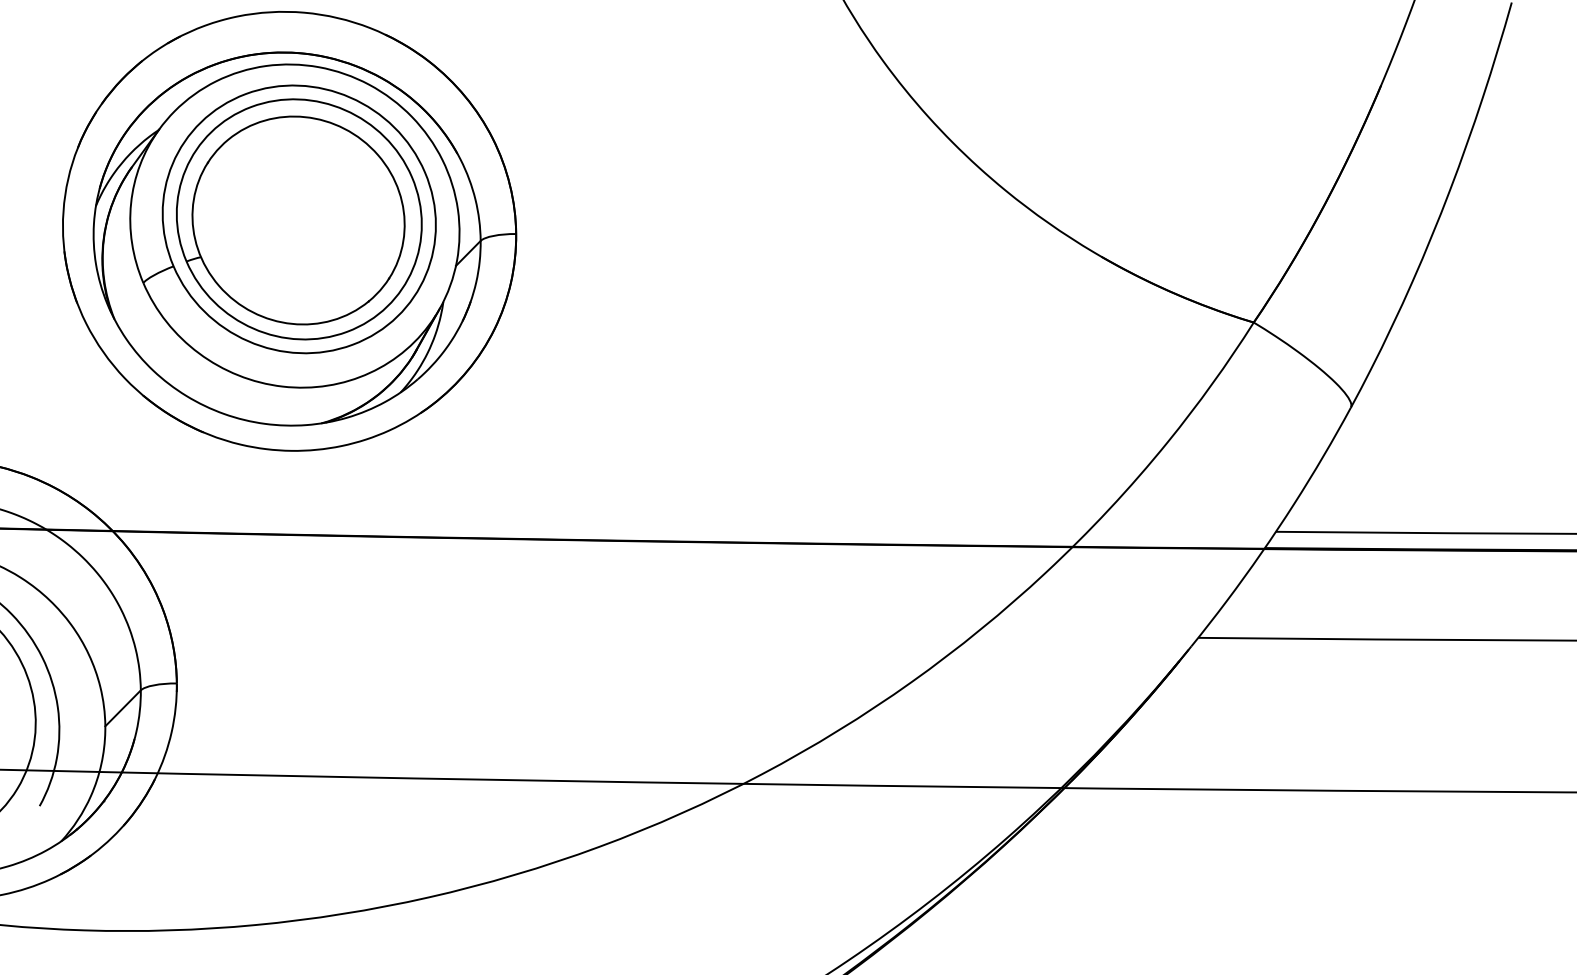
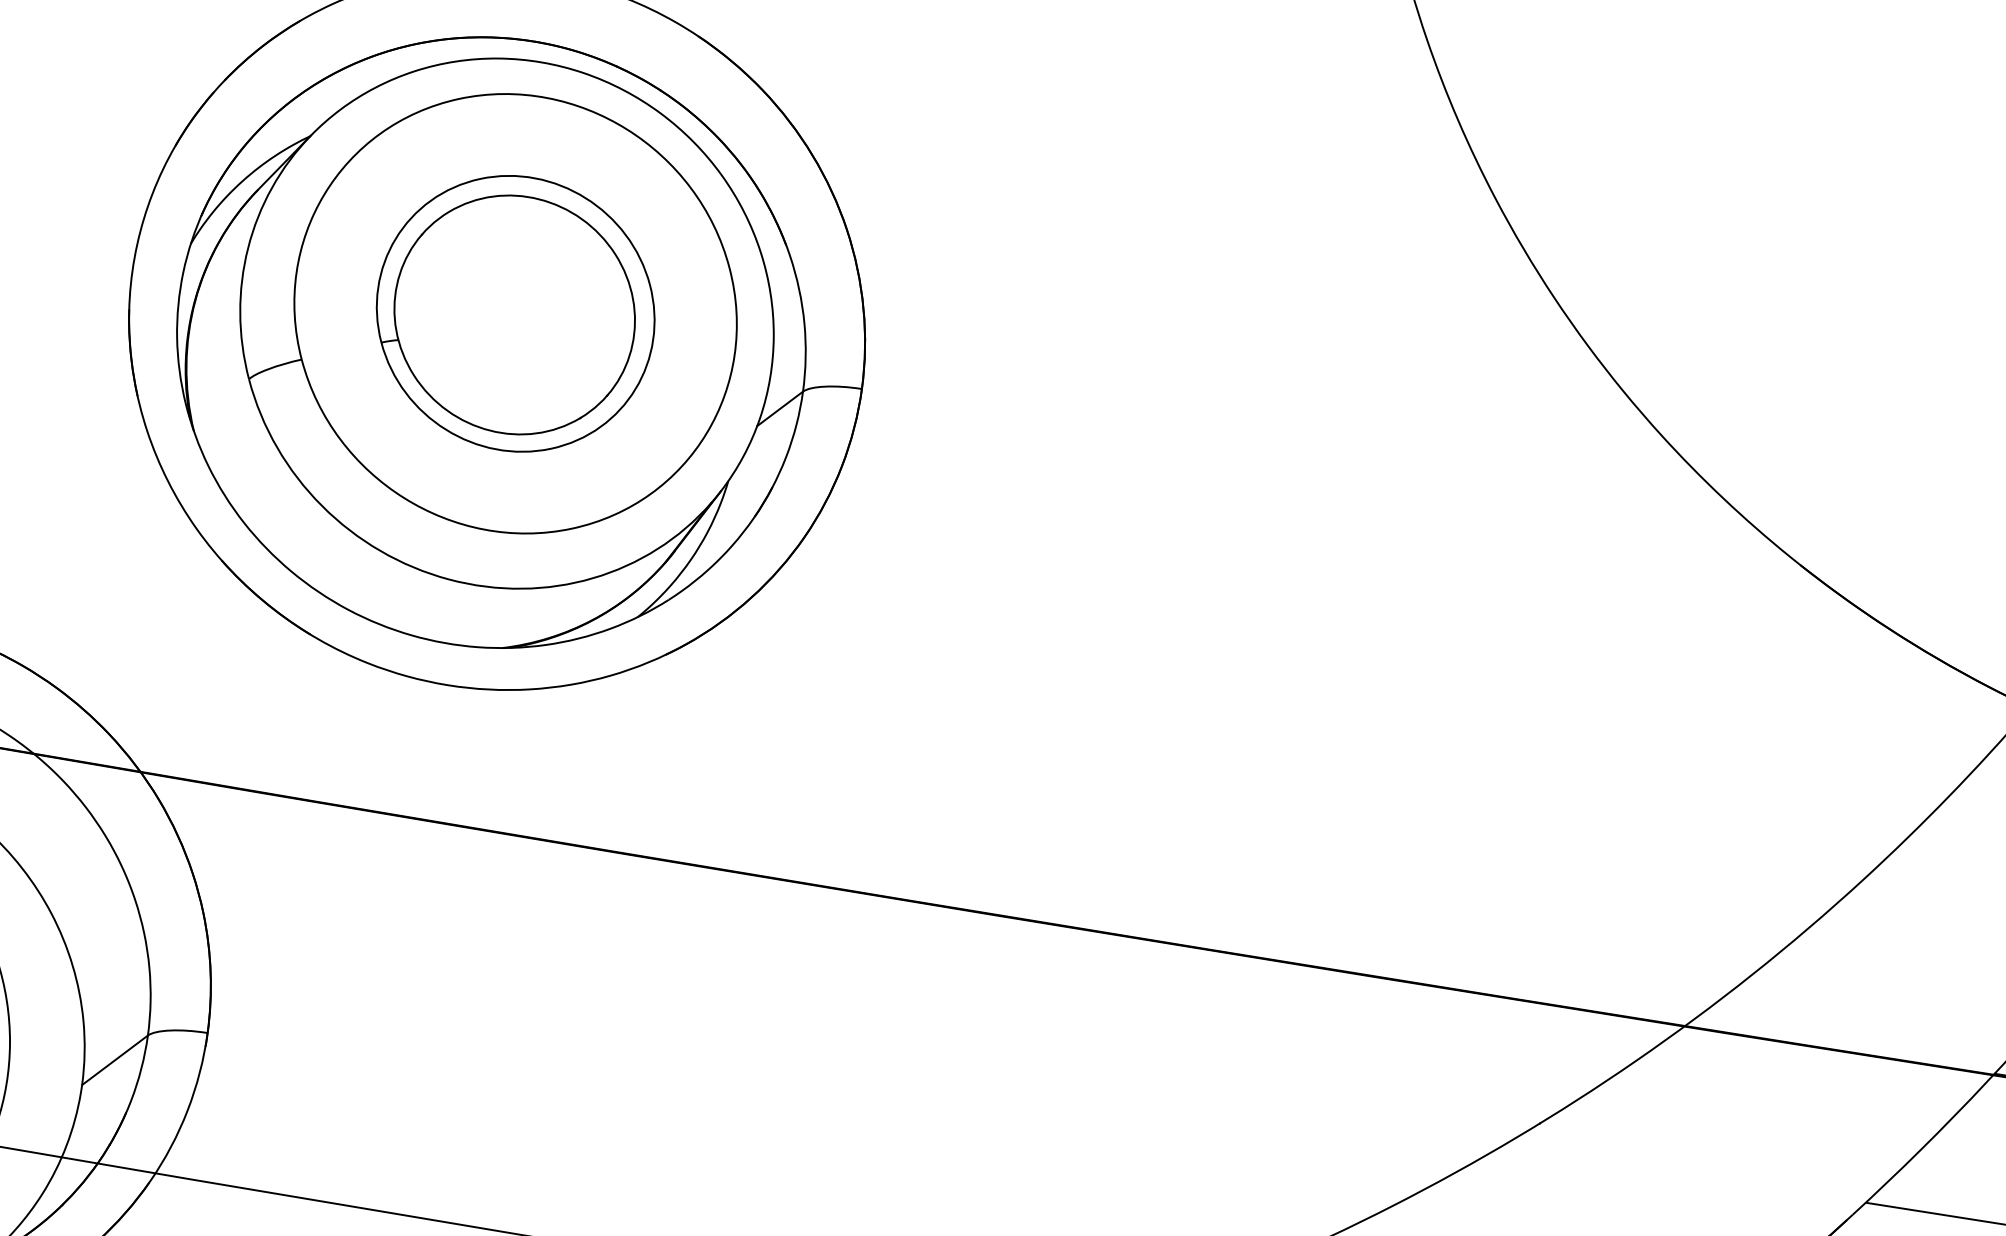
part: (299, 219) -> (515, 313), size x0.7

